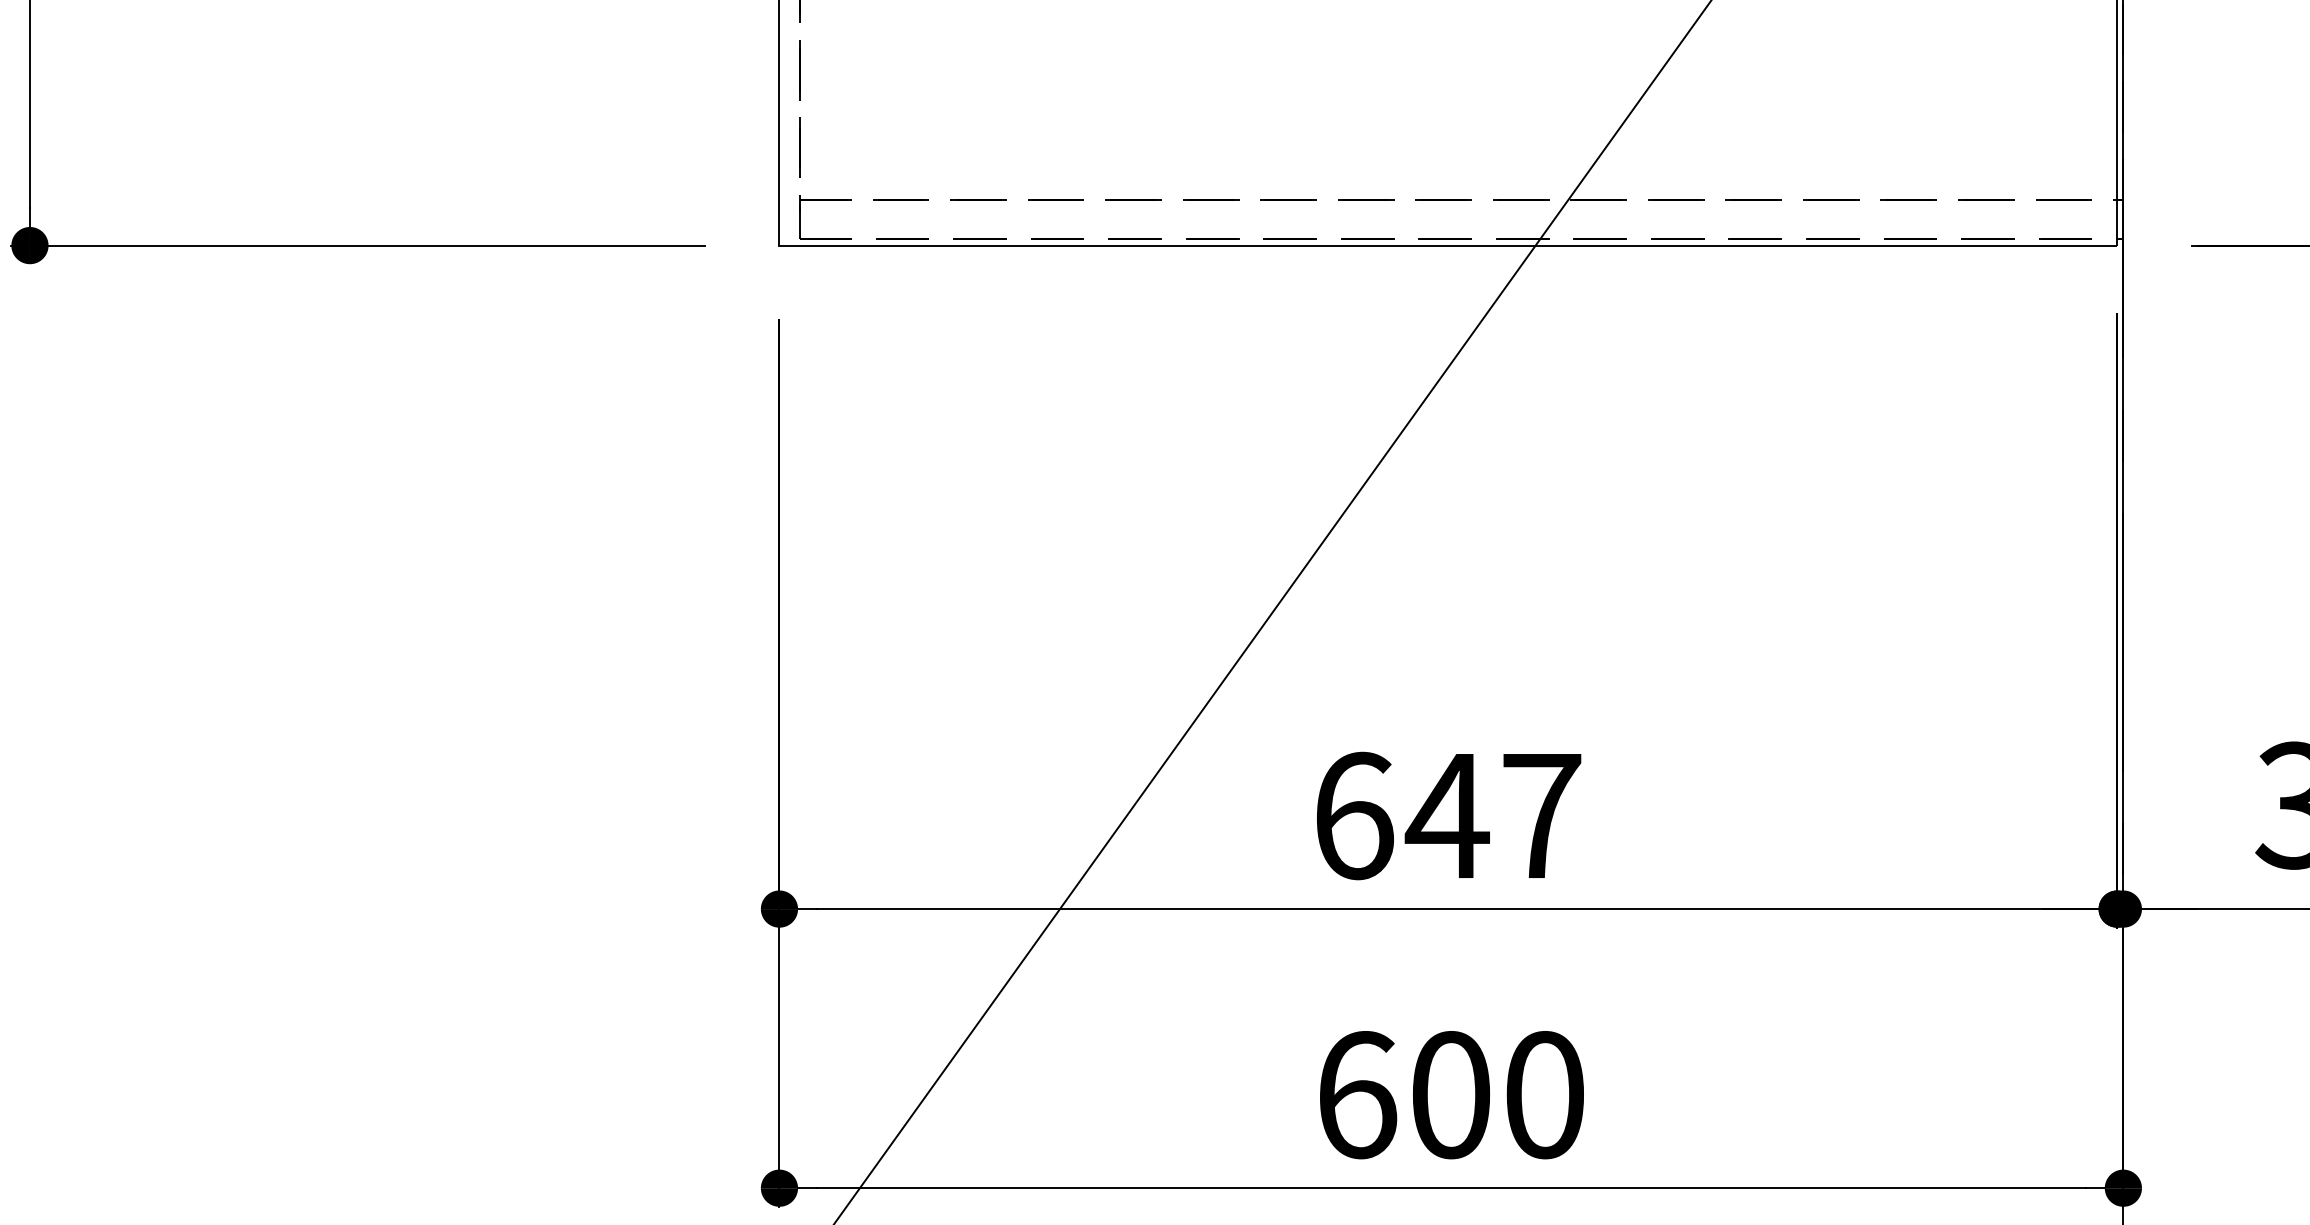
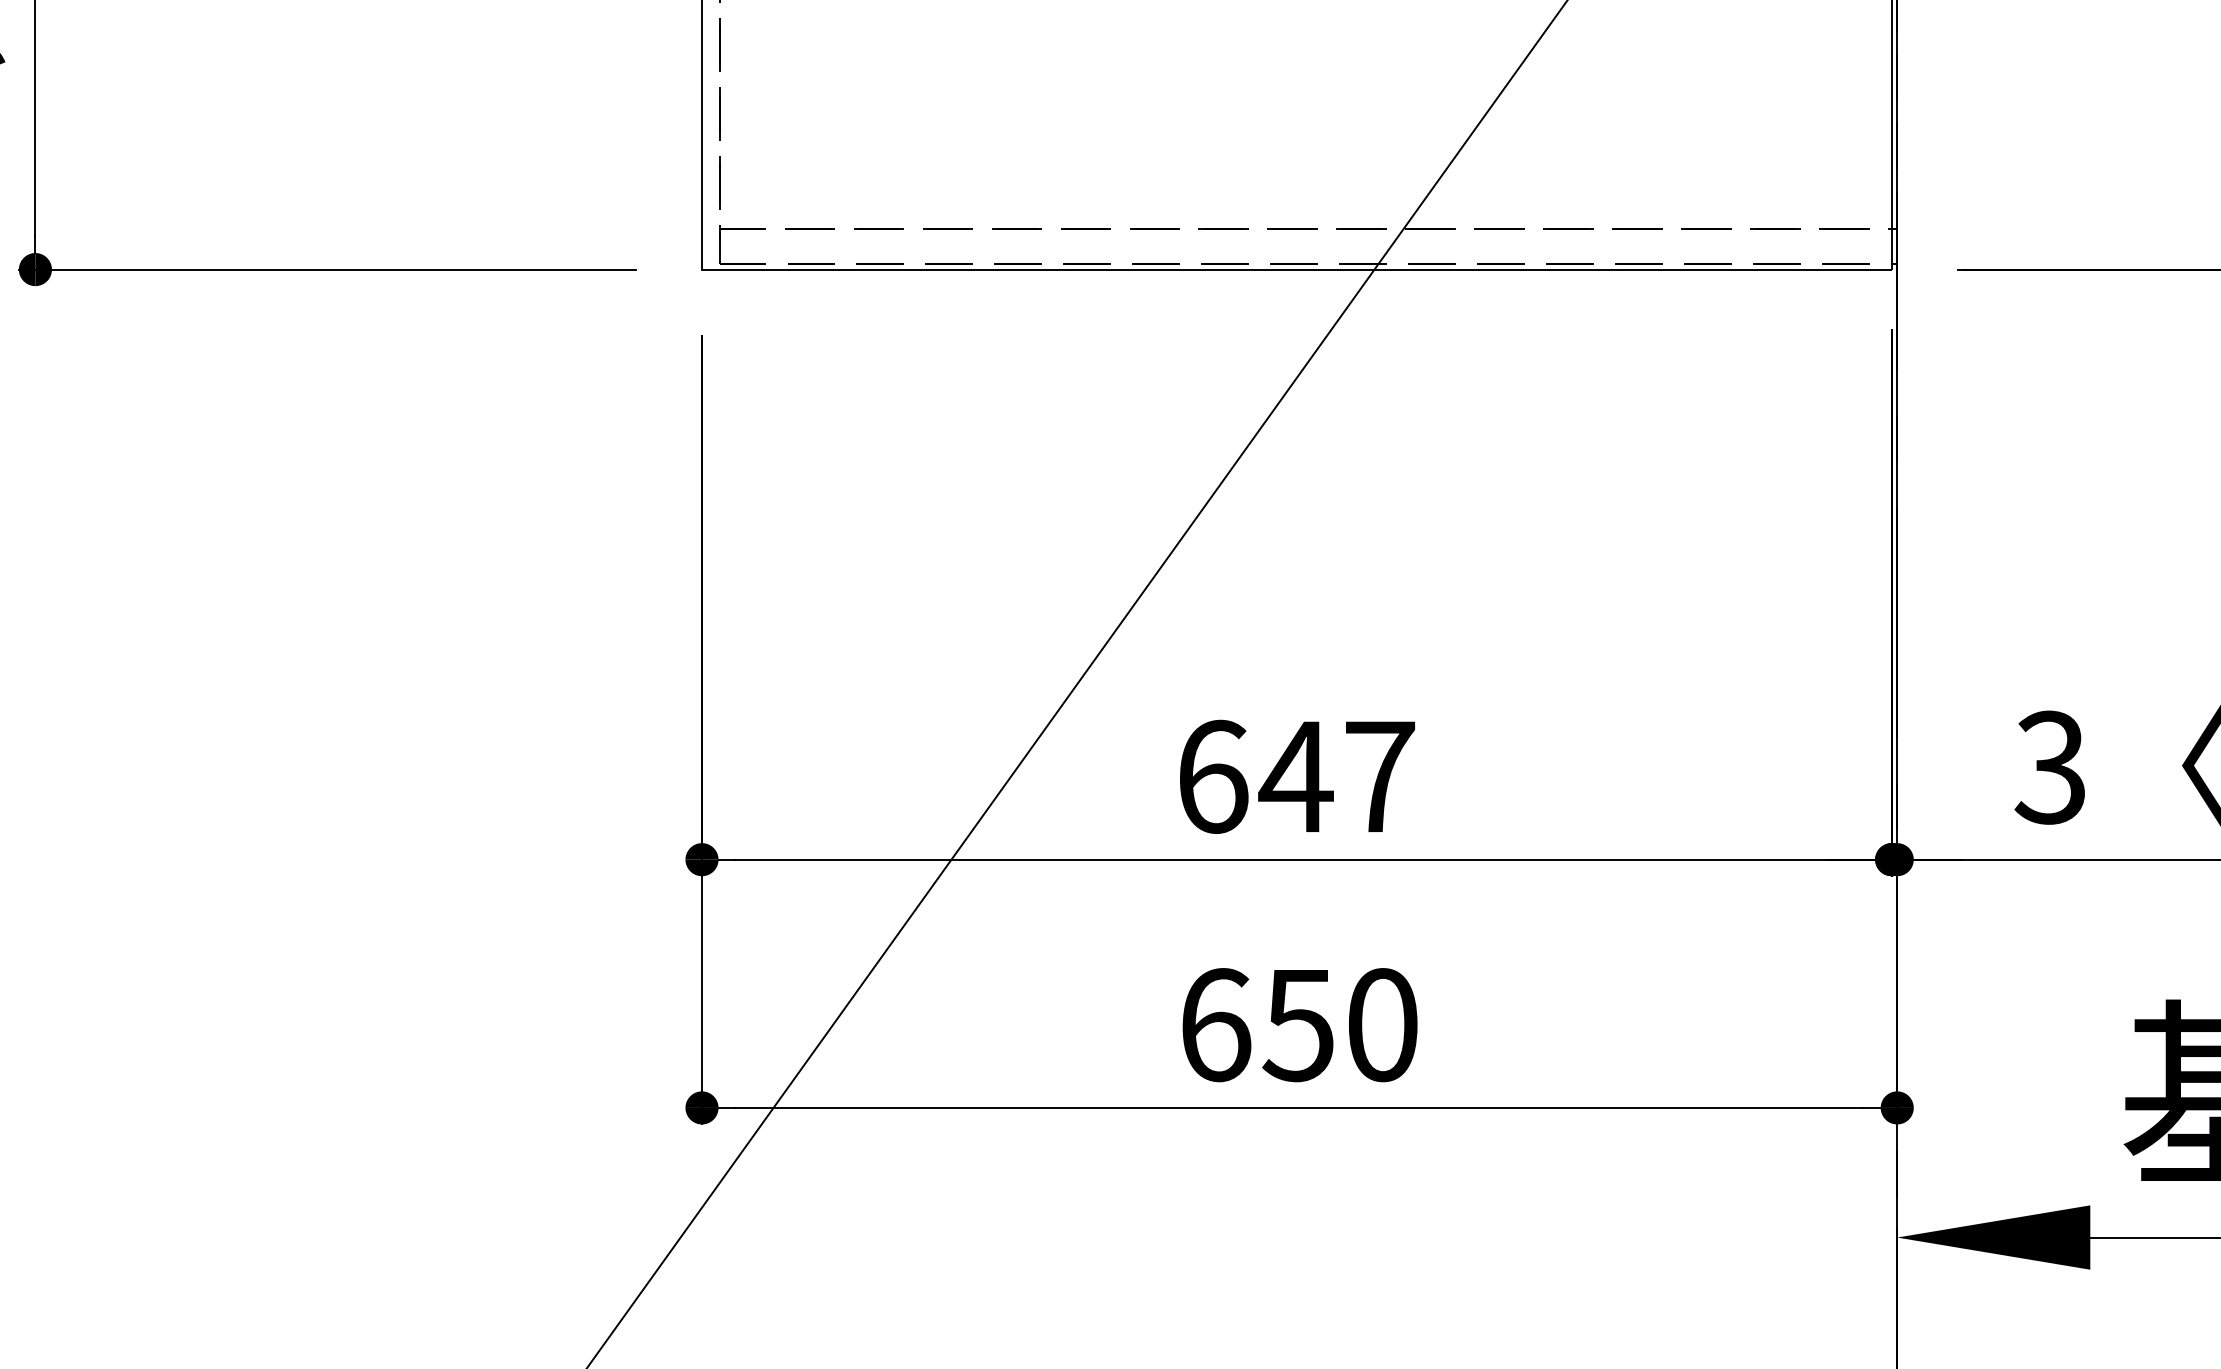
text: (1449, 1095) -> (1297, 1025), 600 -> 650

